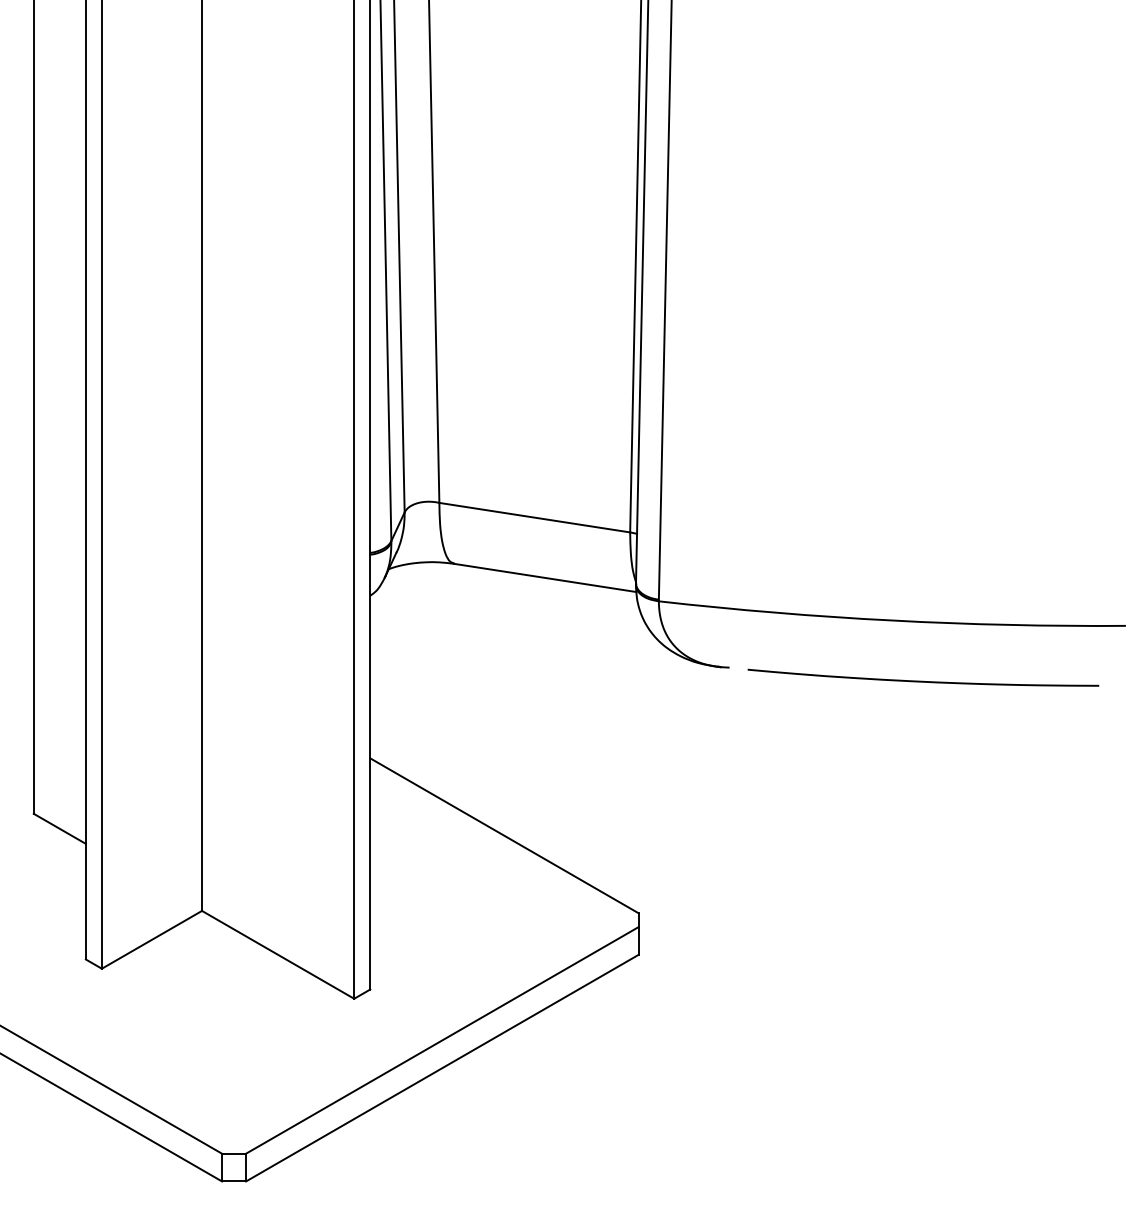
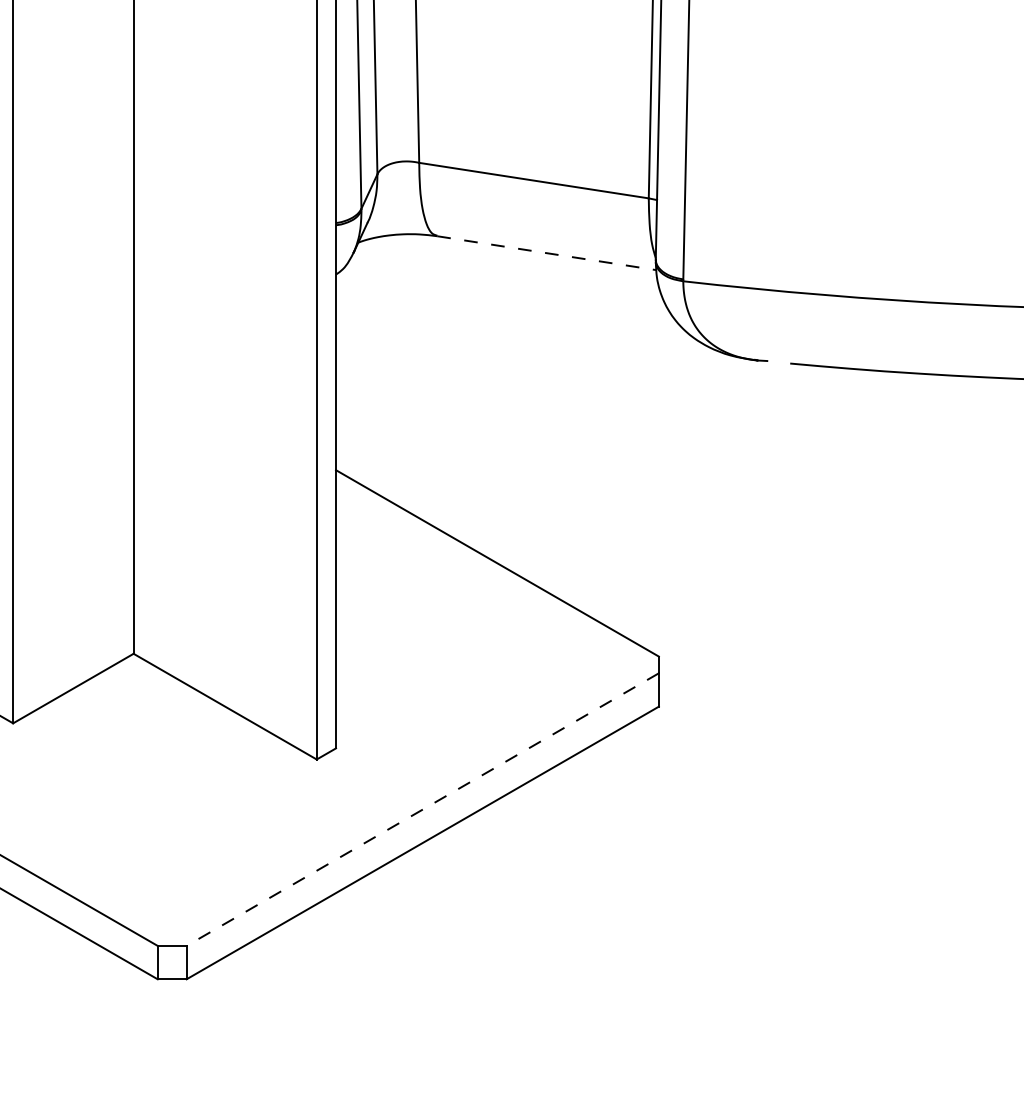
line: (545, 578) -> (546, 253), solid -> dashed
line: (442, 1040) -> (422, 809), solid -> dashed

